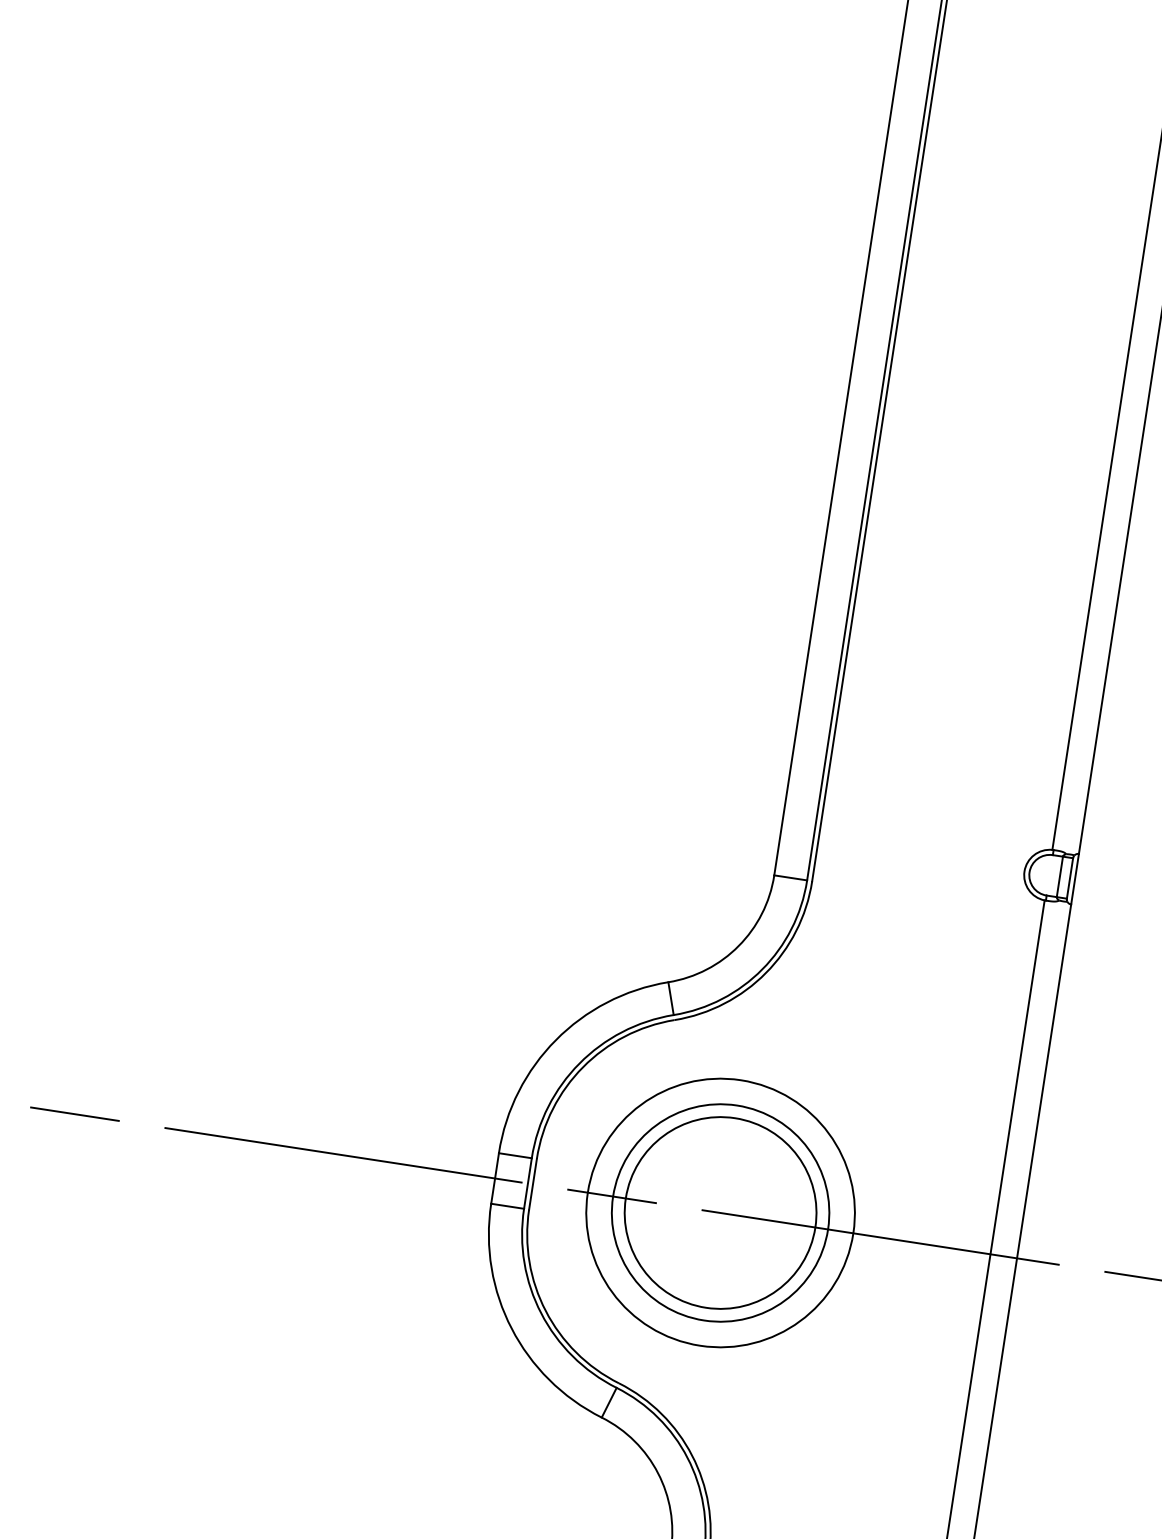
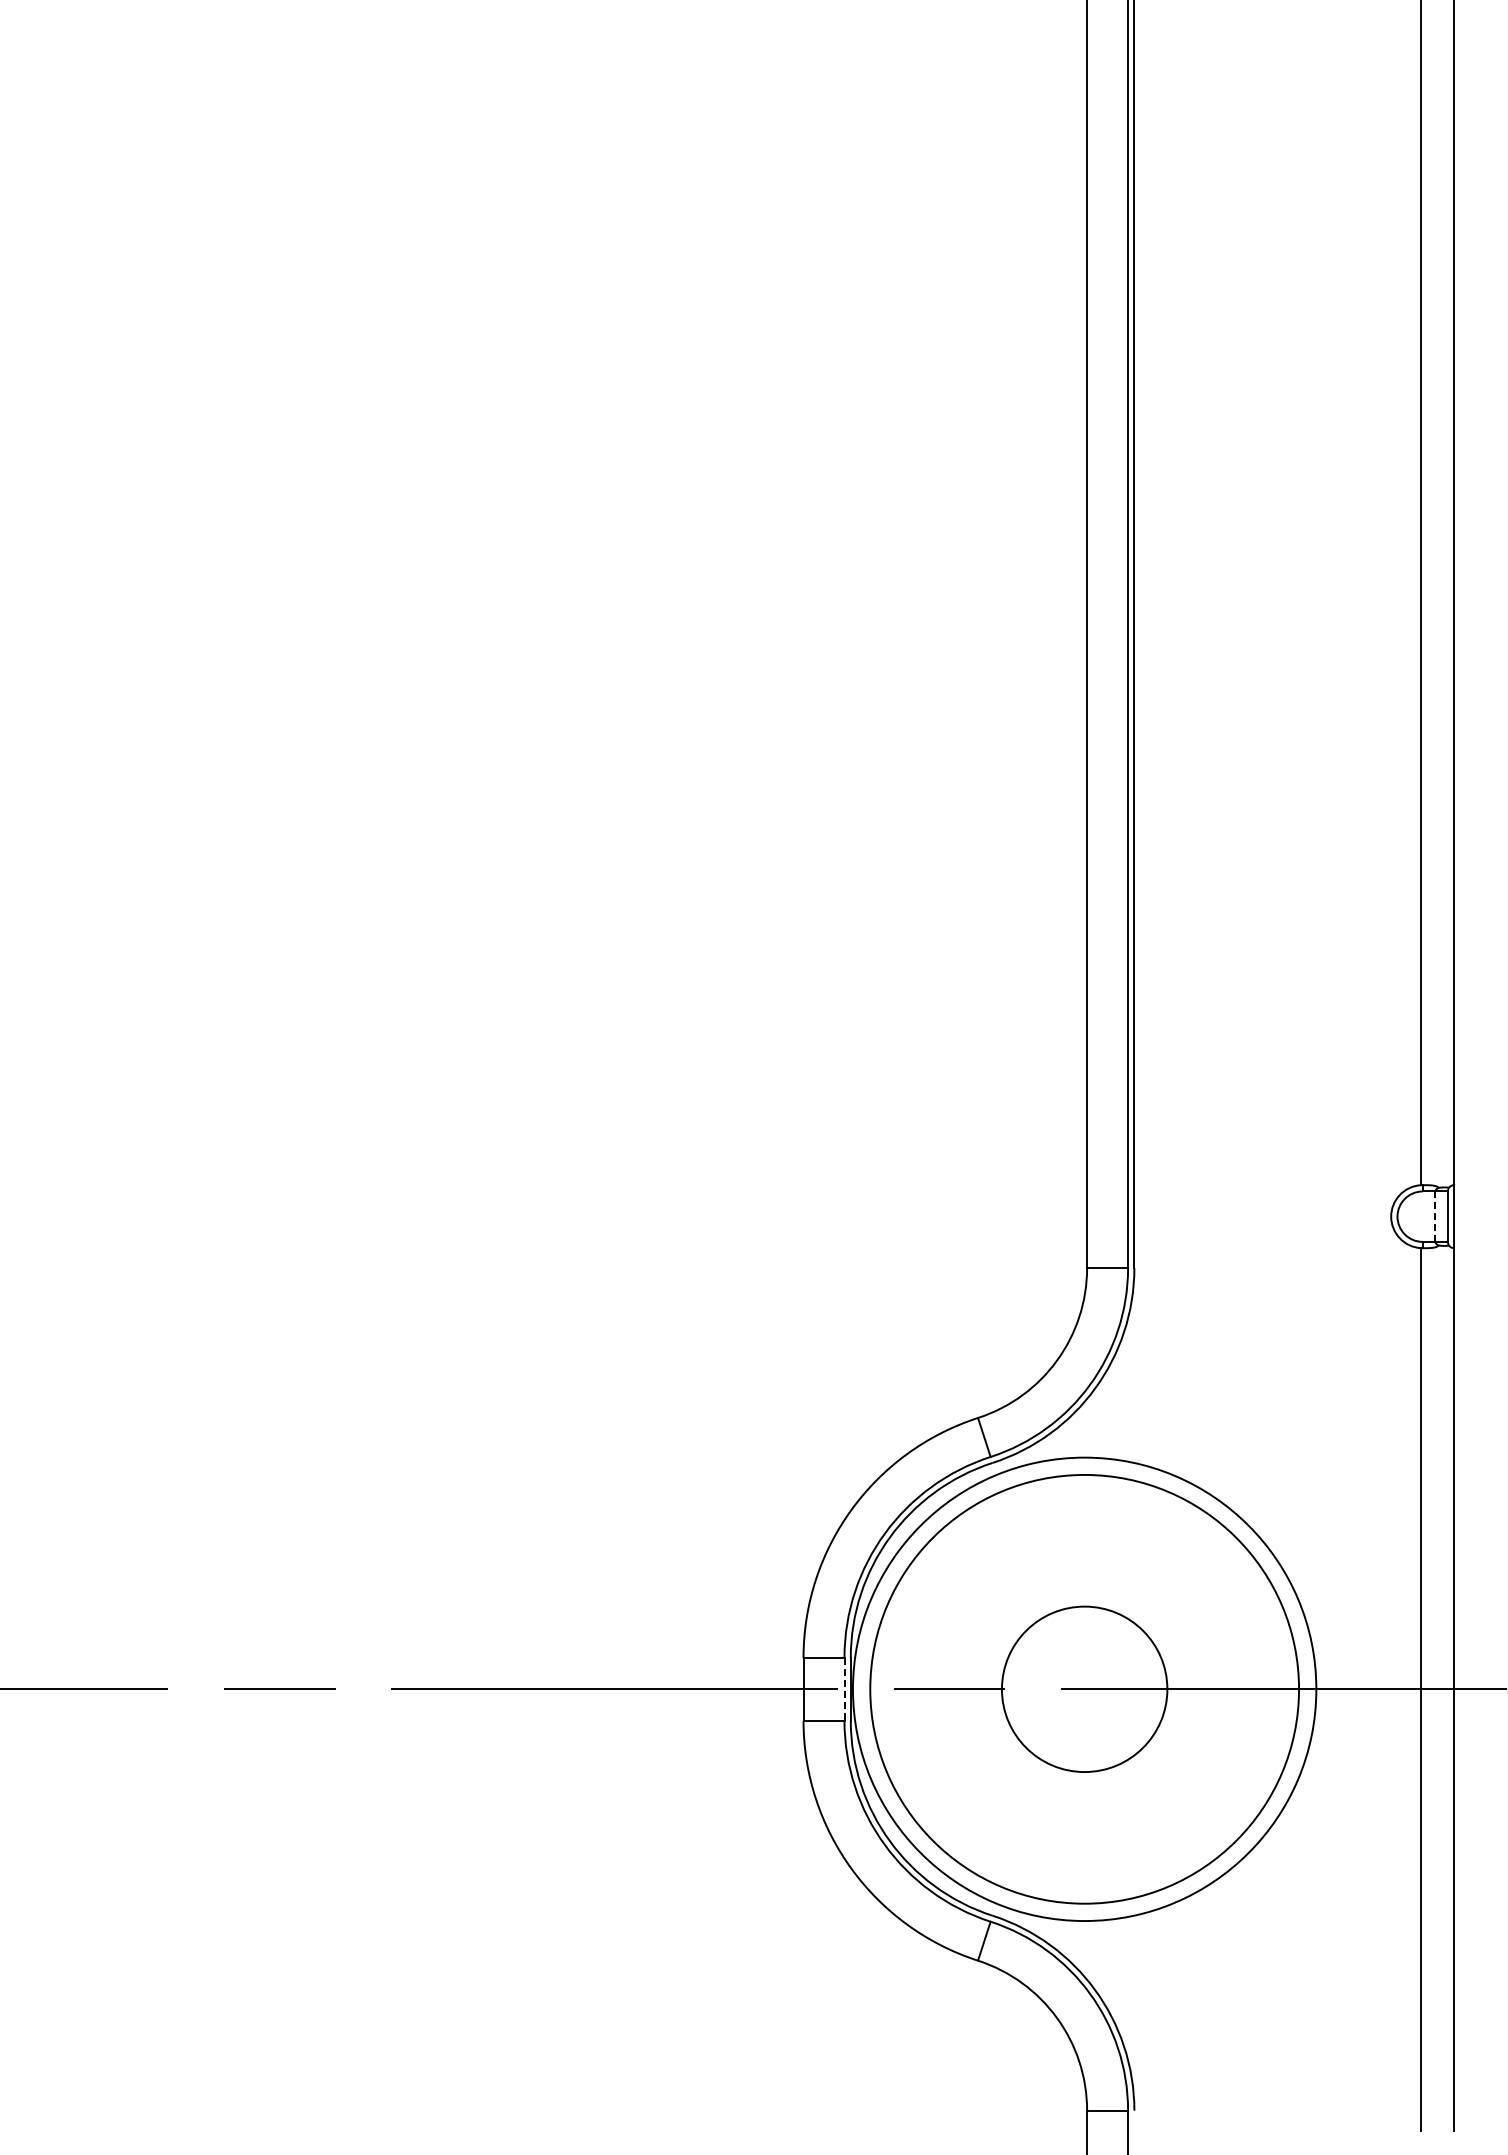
line: (1060, 876) -> (1435, 1216), solid -> dashed
line: (527, 1183) -> (844, 1689), solid -> dashed
circle: (720, 1212) -> (1084, 1688), size x1.4
circle: (720, 1213) -> (1084, 1689), size x0.7
circle: (720, 1213) -> (1084, 1689), size x1.6

